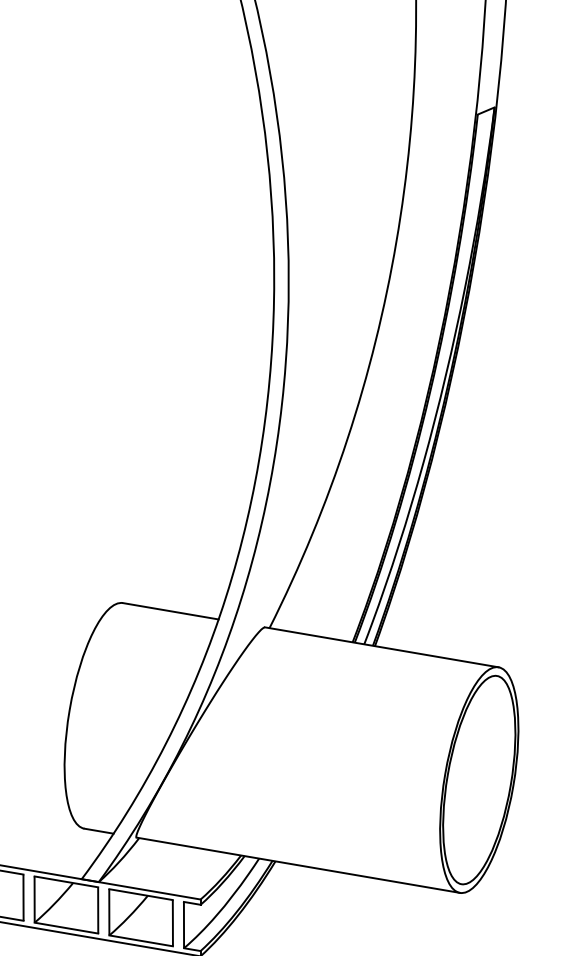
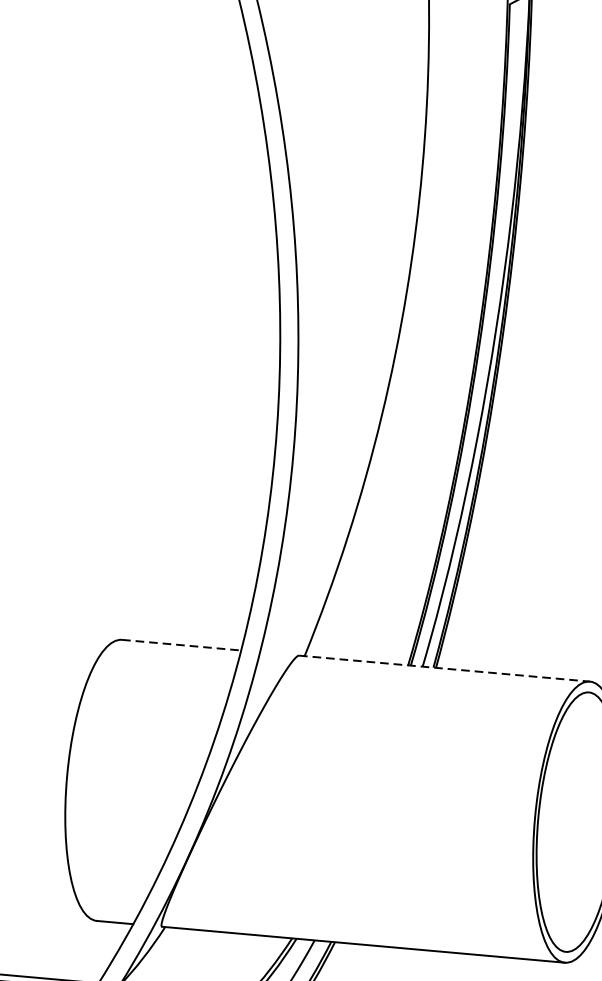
line: (171, 611) -> (182, 645), solid -> dashed
line: (382, 647) -> (445, 668), solid -> dashed

